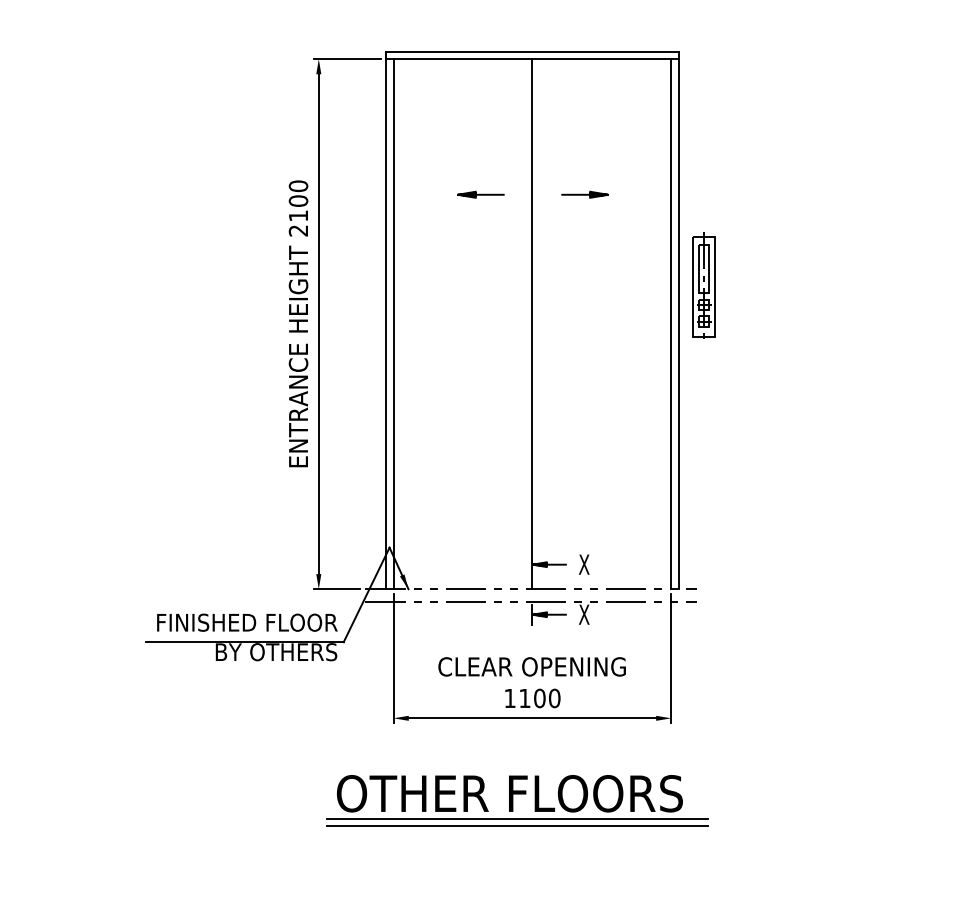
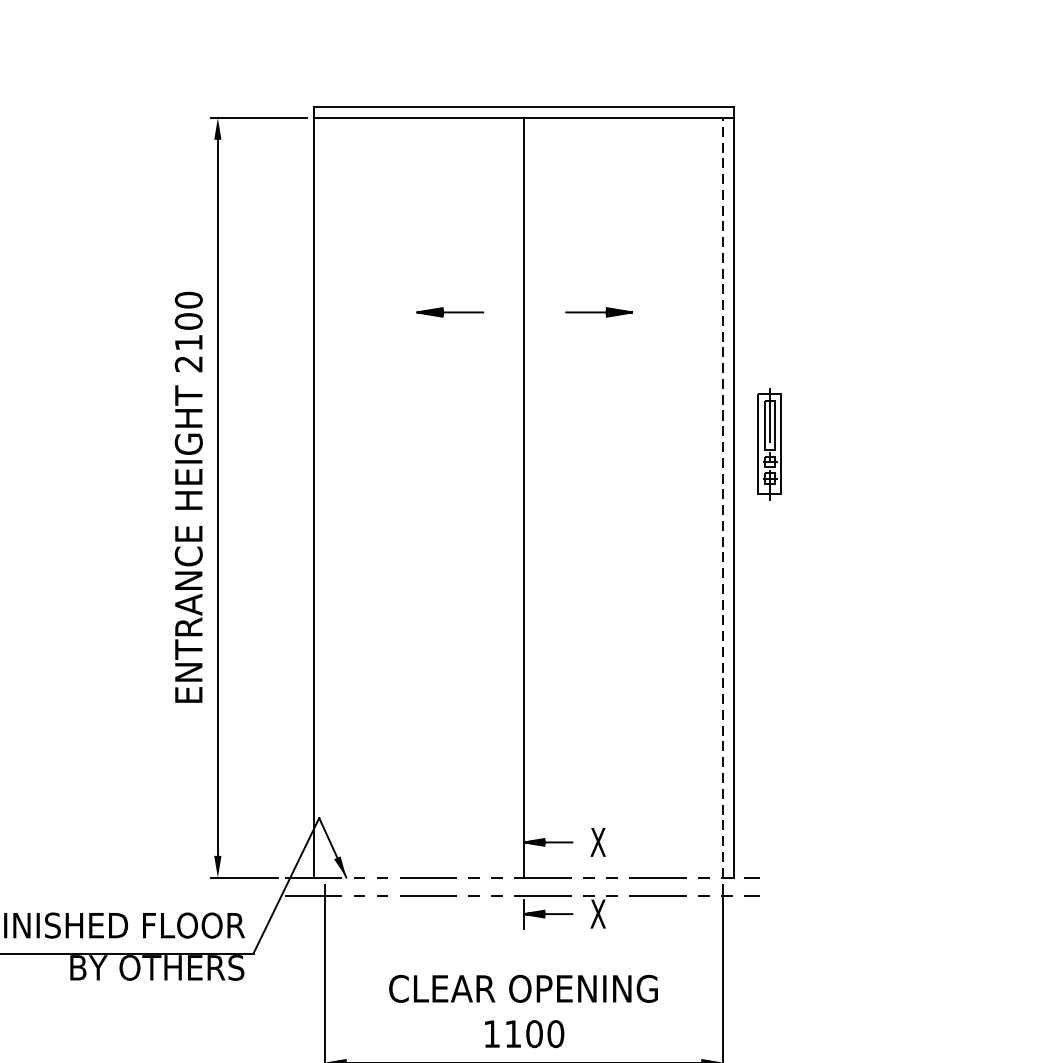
part: (703, 285) -> (769, 442), size x0.7
line: (671, 323) -> (723, 496), solid -> dashed
line: (393, 324) -> (324, 498), removed

